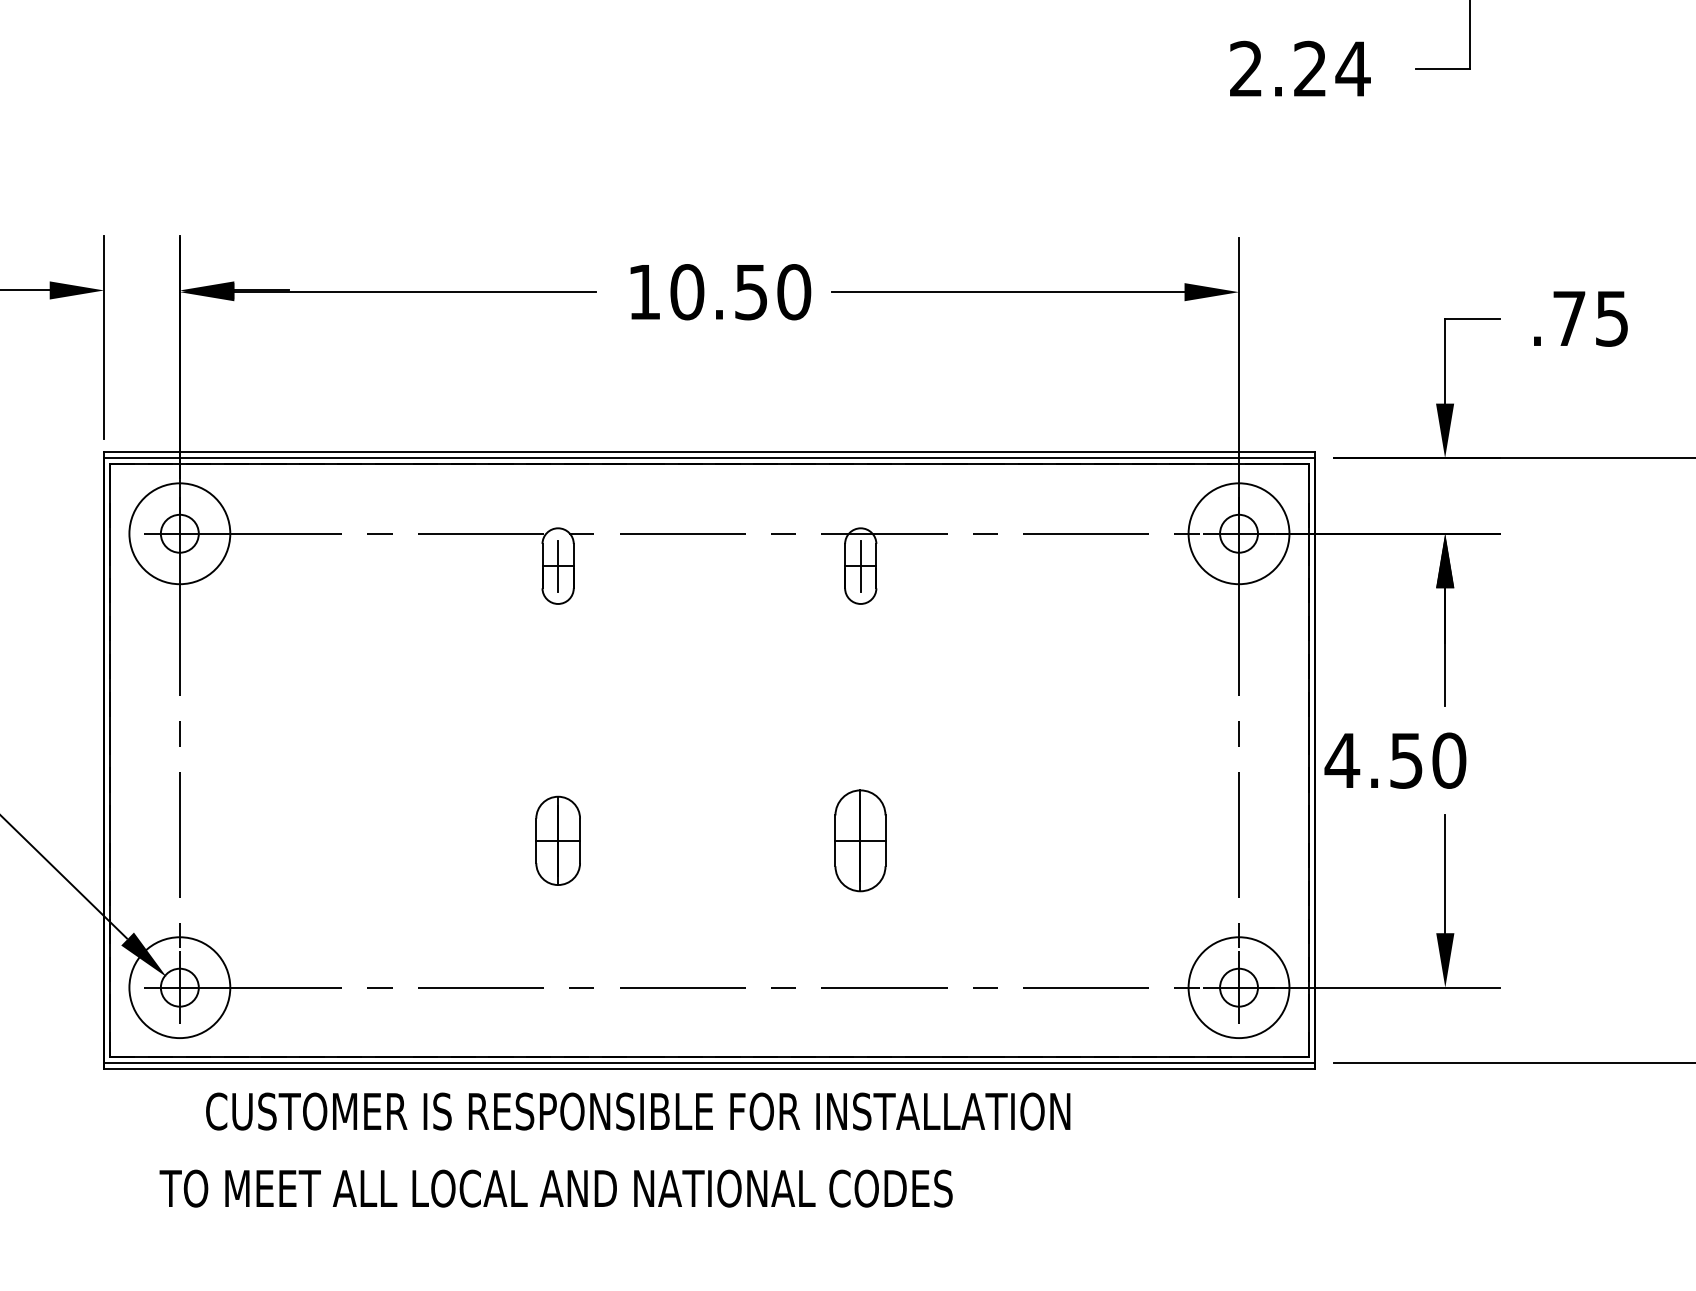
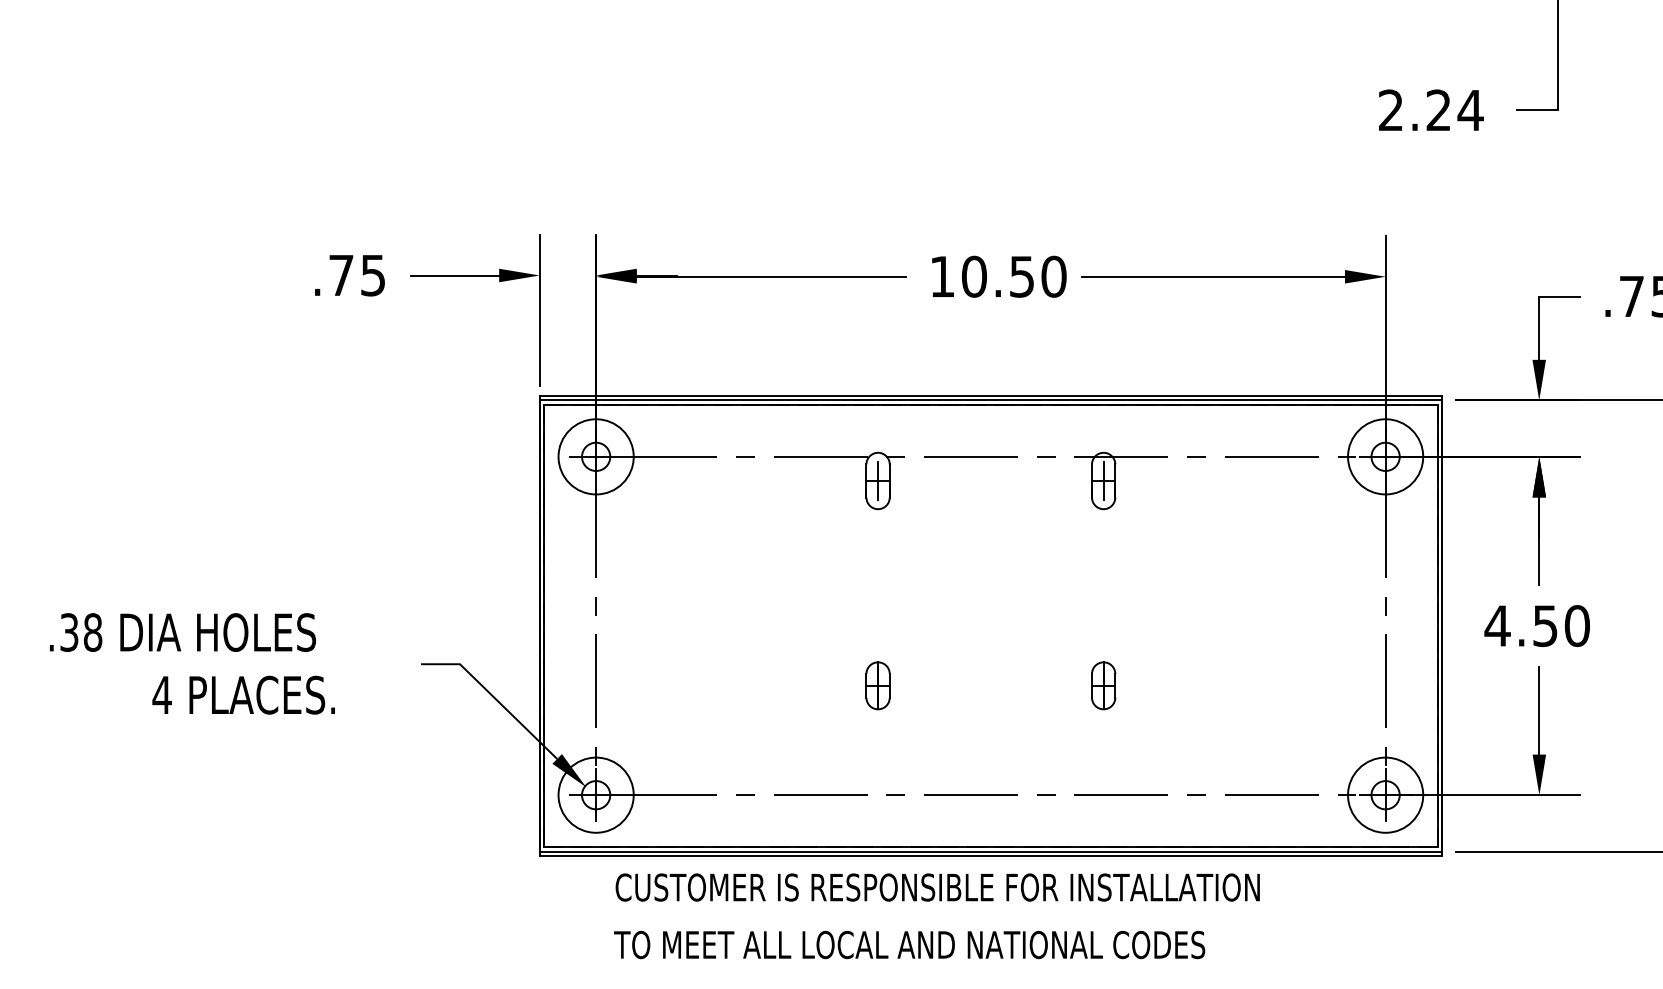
text: (1394, 760) -> (1536, 625), moved
part: (557, 840) -> (877, 685), size x0.71
part: (860, 840) -> (1103, 685), size x0.62
text: (555, 1187) -> (909, 944), moved

